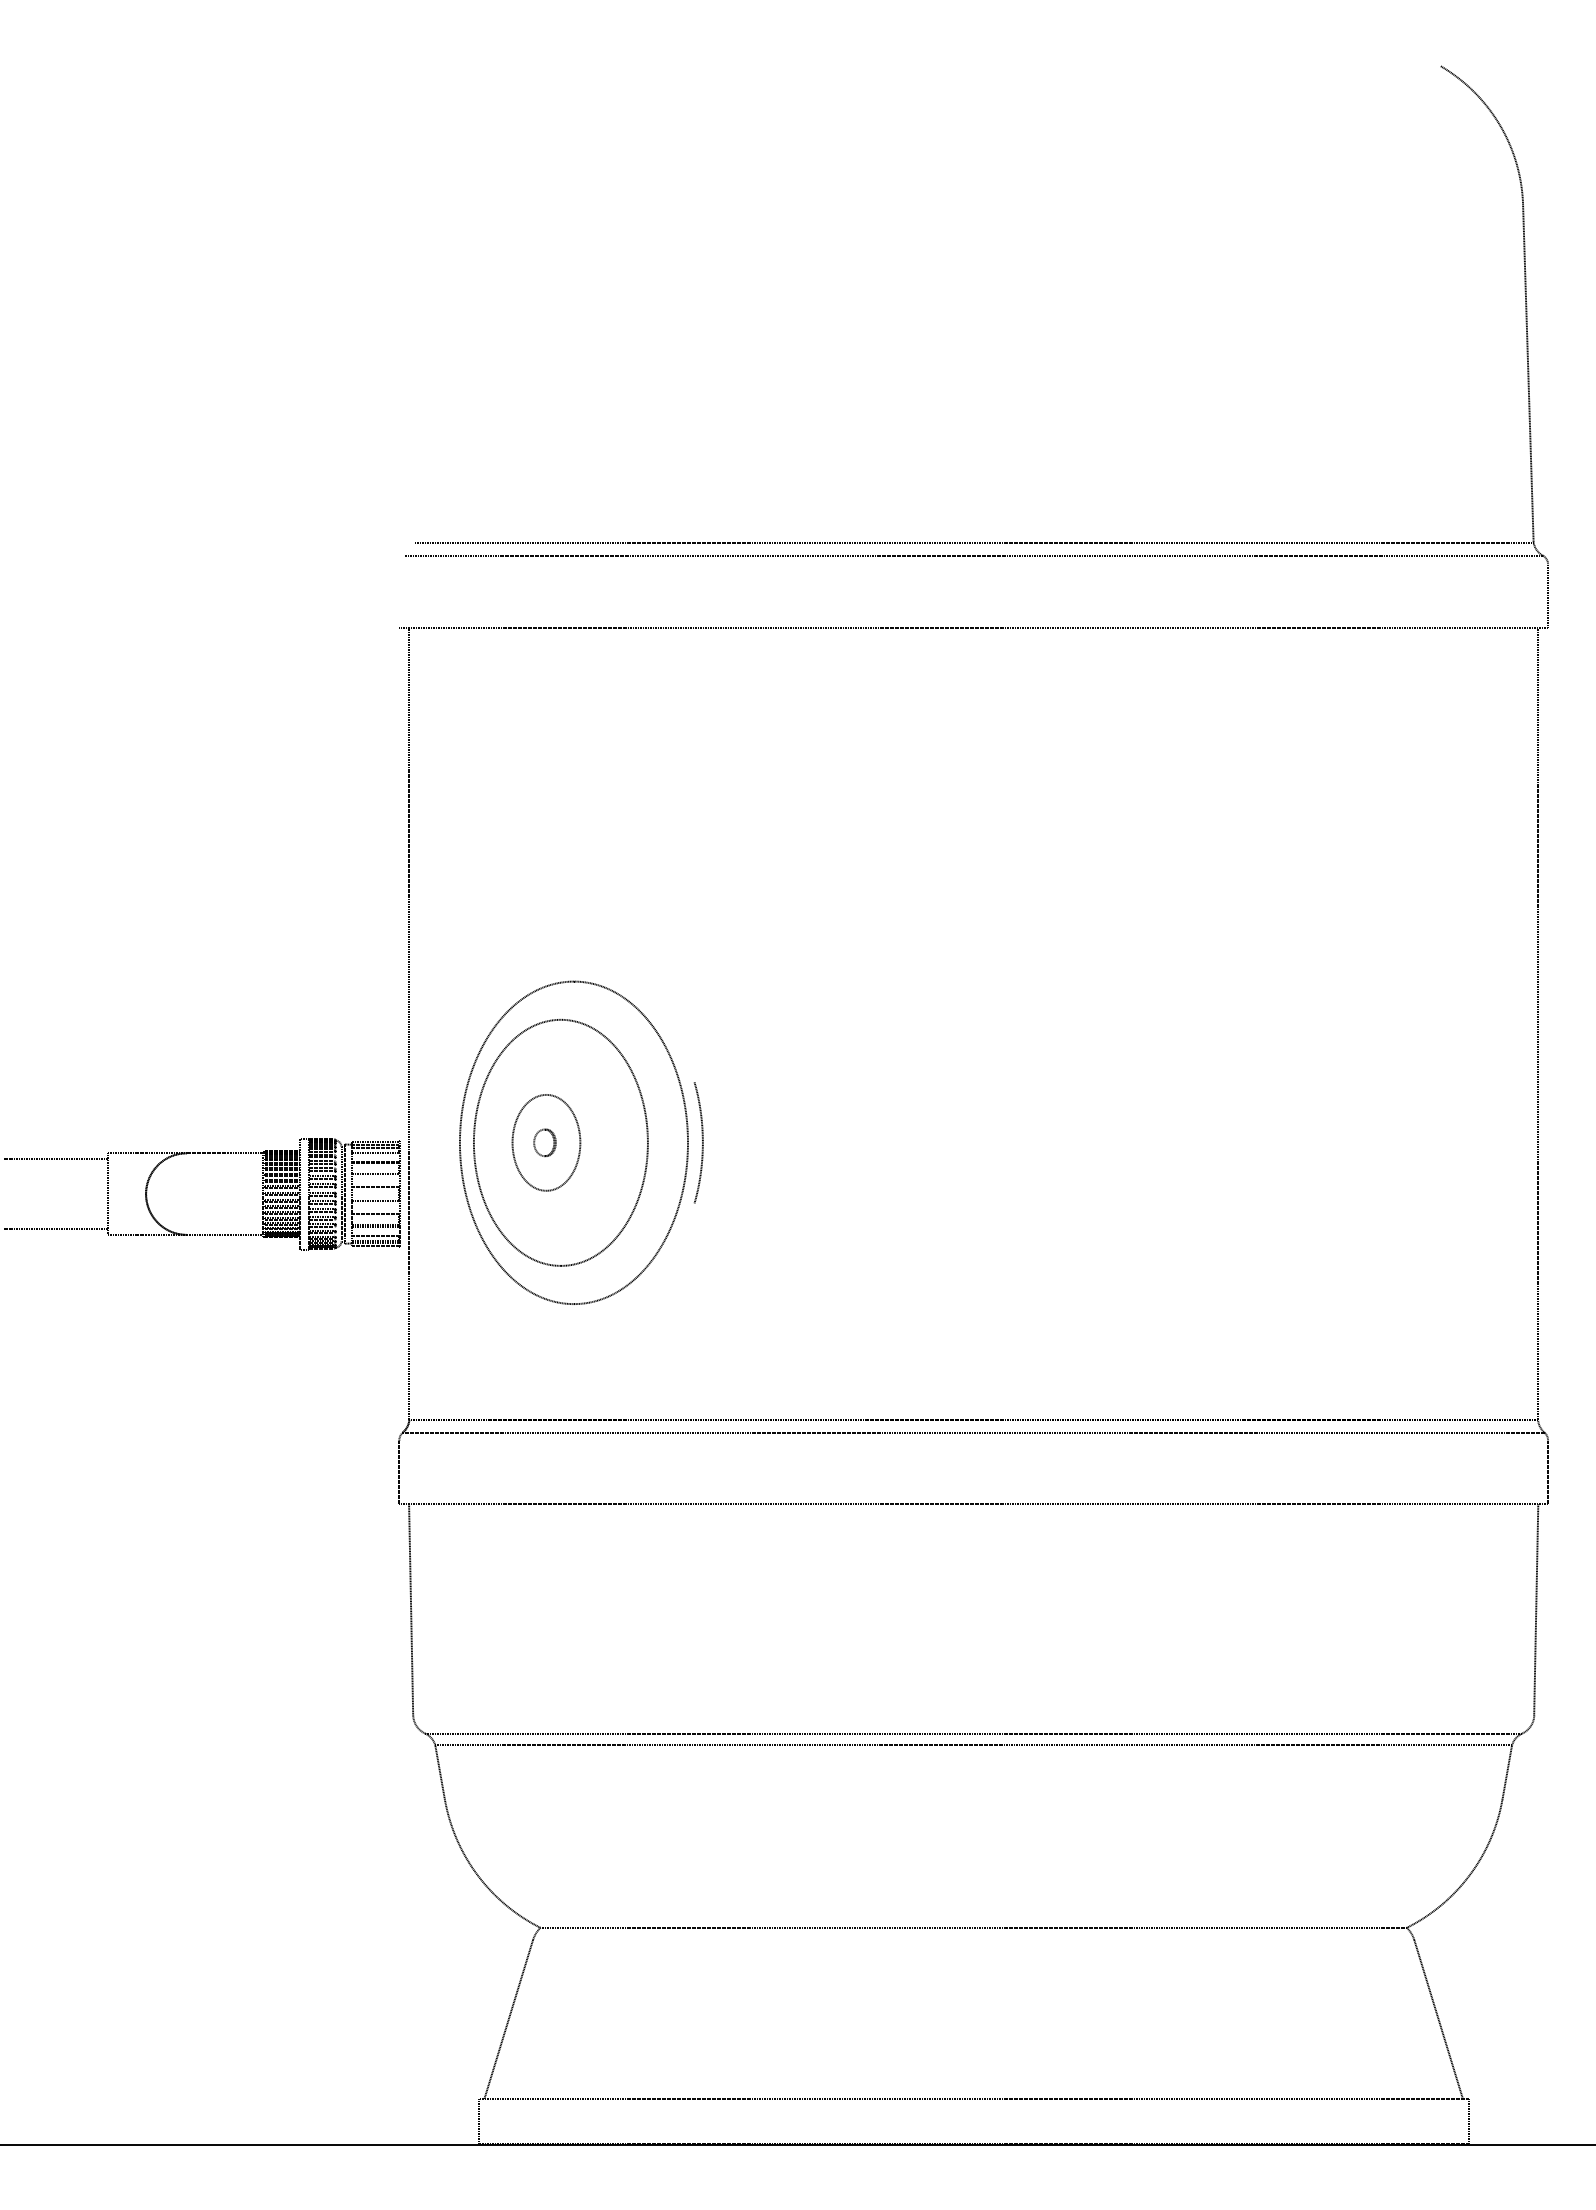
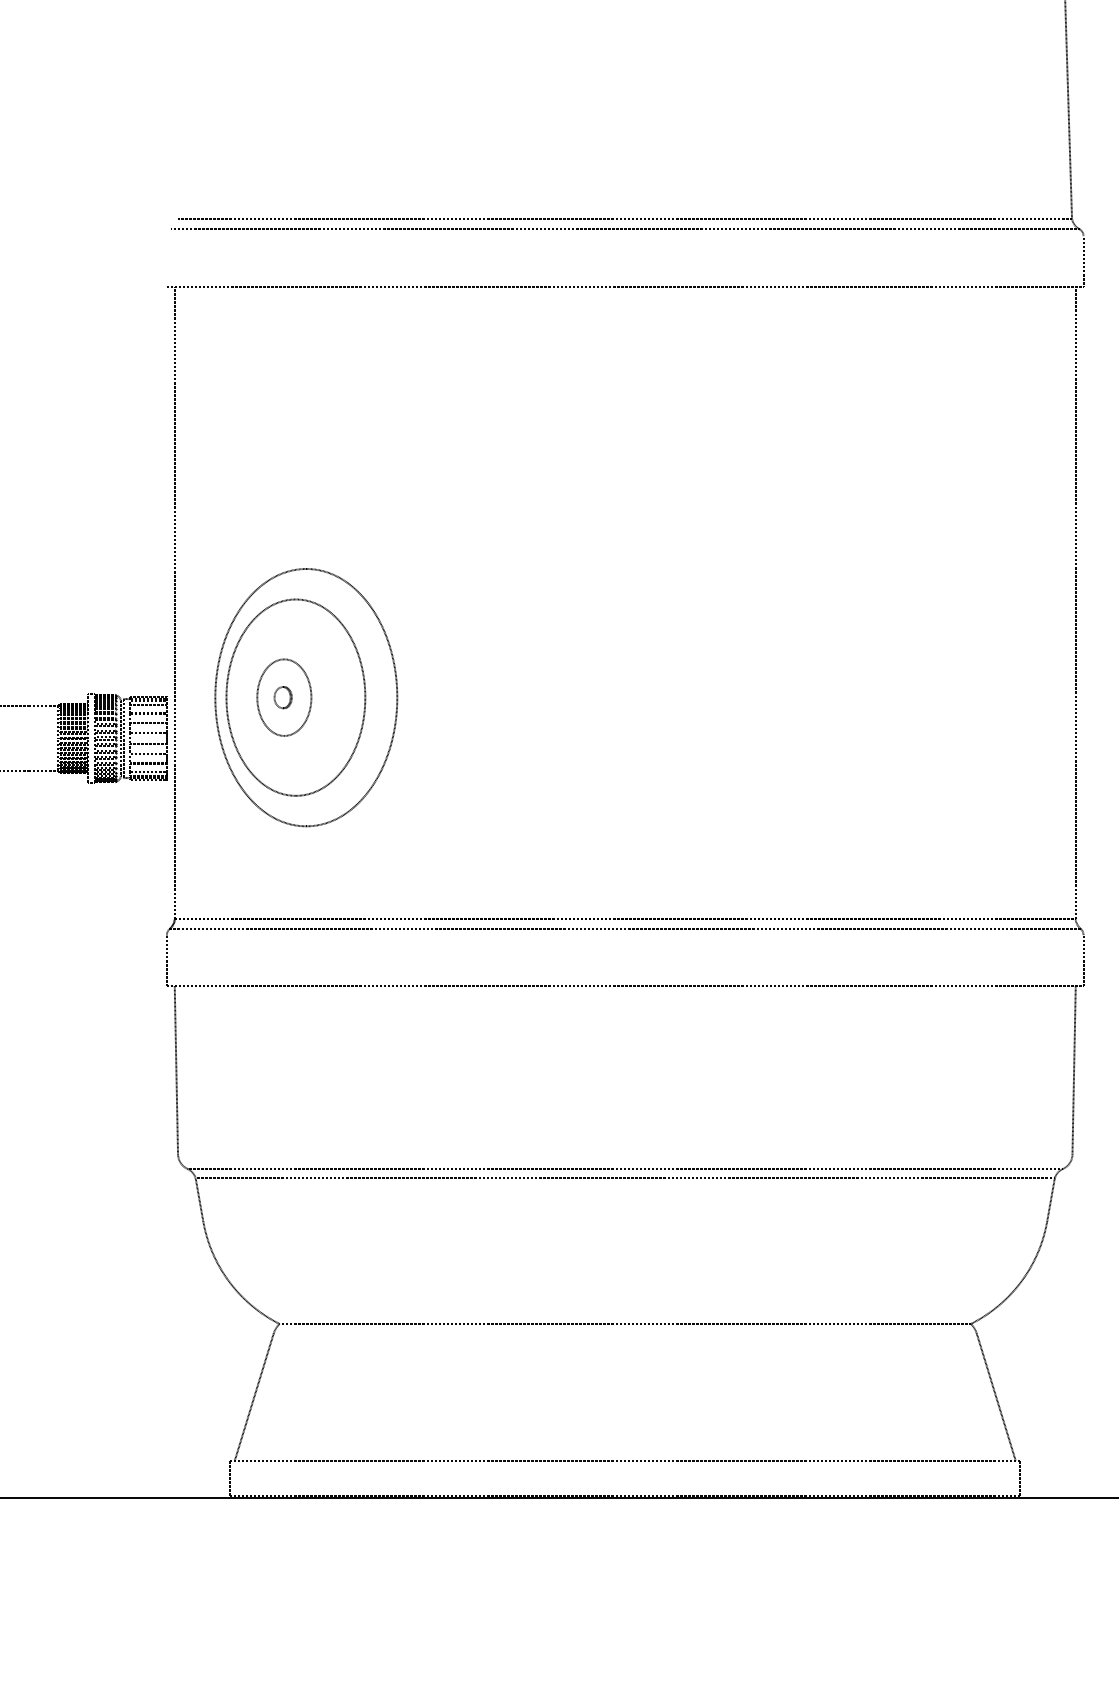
curve: (702, 1142) -> (408, 697), removed

